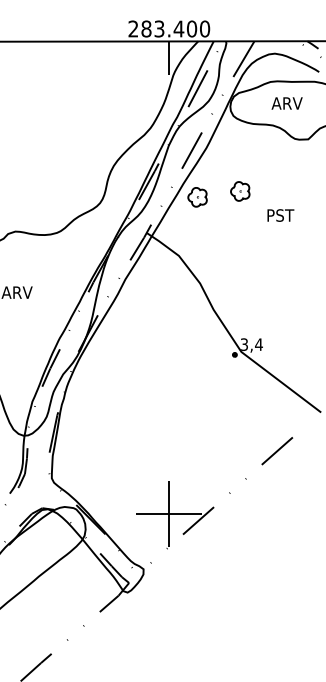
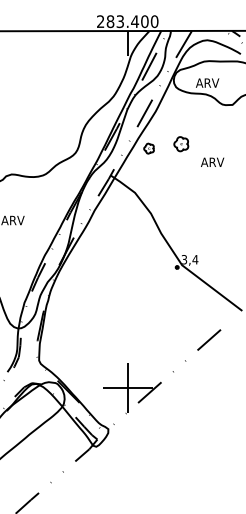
text: (286, 103) -> (207, 83), moved
part: (197, 197) -> (149, 148), size x0.7
text: (281, 215) -> (212, 162), PST -> ARV

